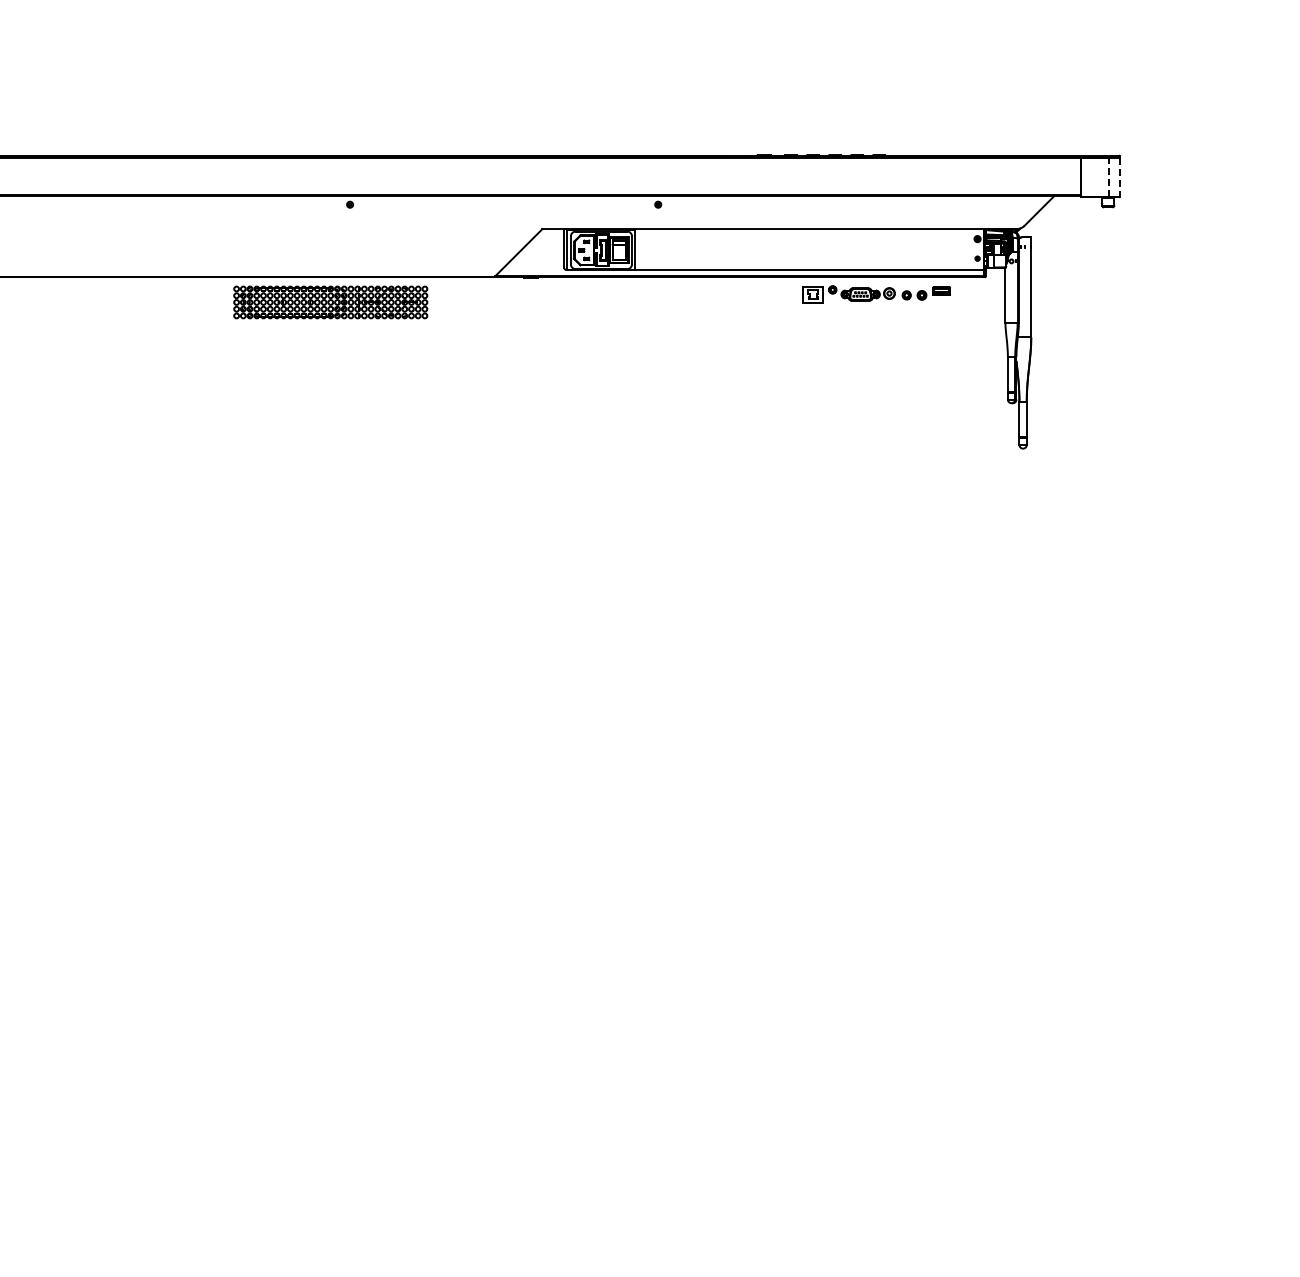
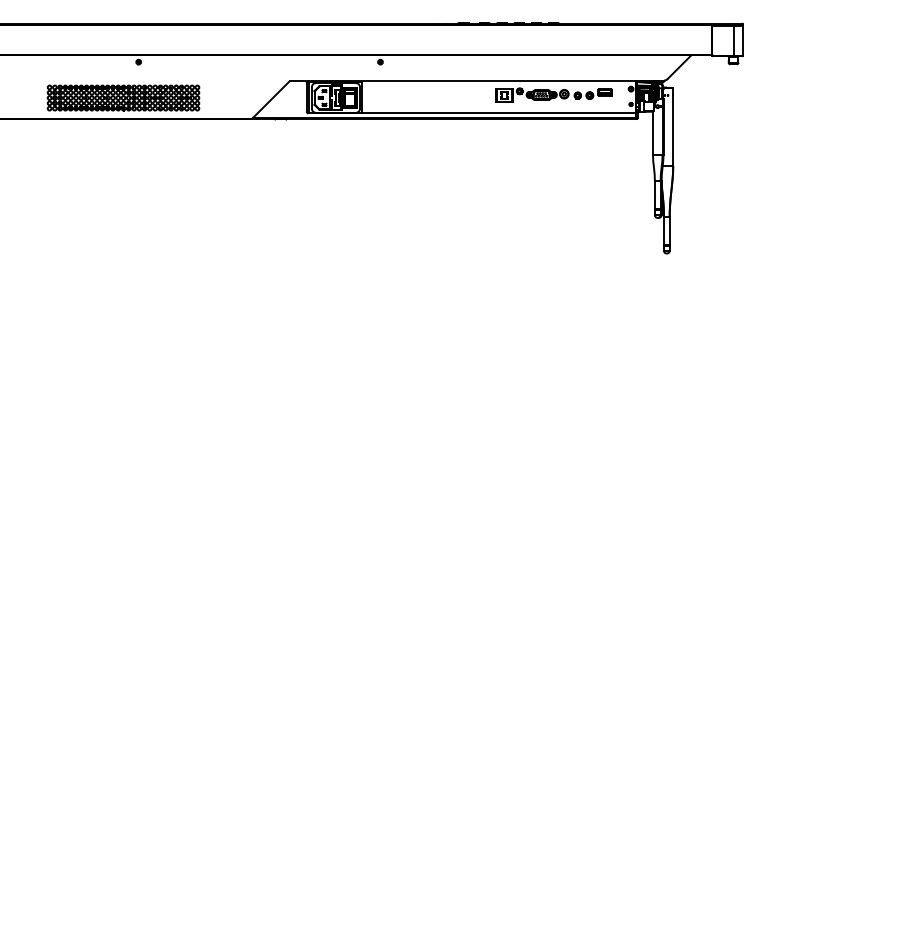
line: (1108, 177) -> (733, 40), dashed -> solid
line: (1119, 177) -> (742, 40), dashed -> solid
part: (876, 294) -> (554, 94), moved
part: (330, 302) -> (123, 98), moved

